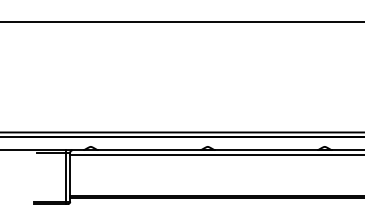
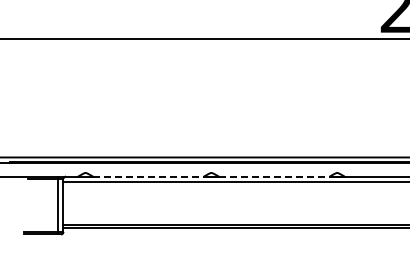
line: (150, 150) -> (149, 176), solid -> dashed
line: (266, 150) -> (274, 176), solid -> dashed

